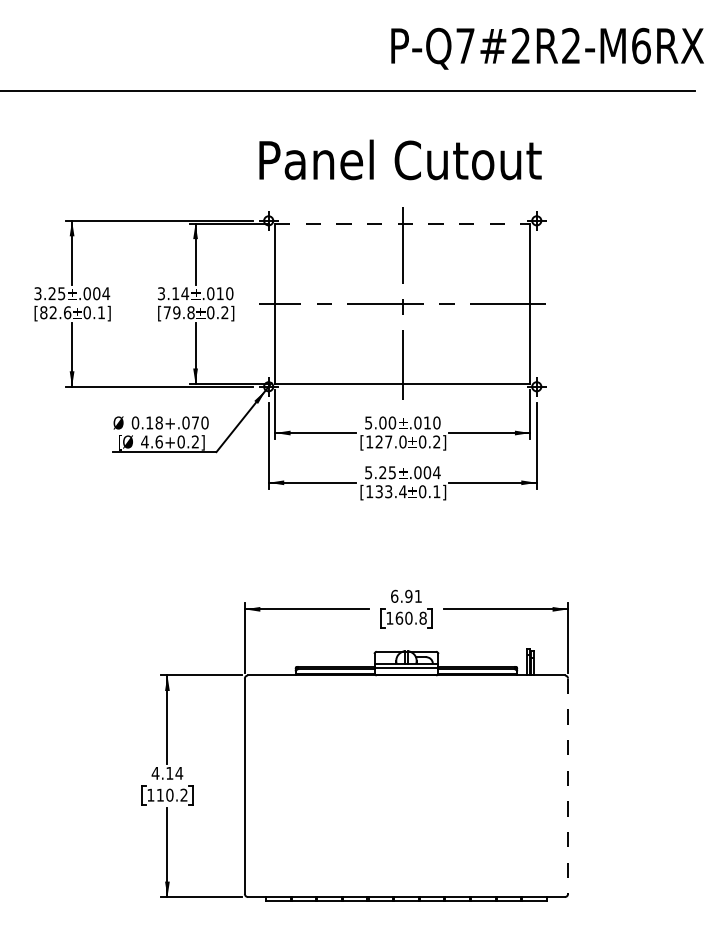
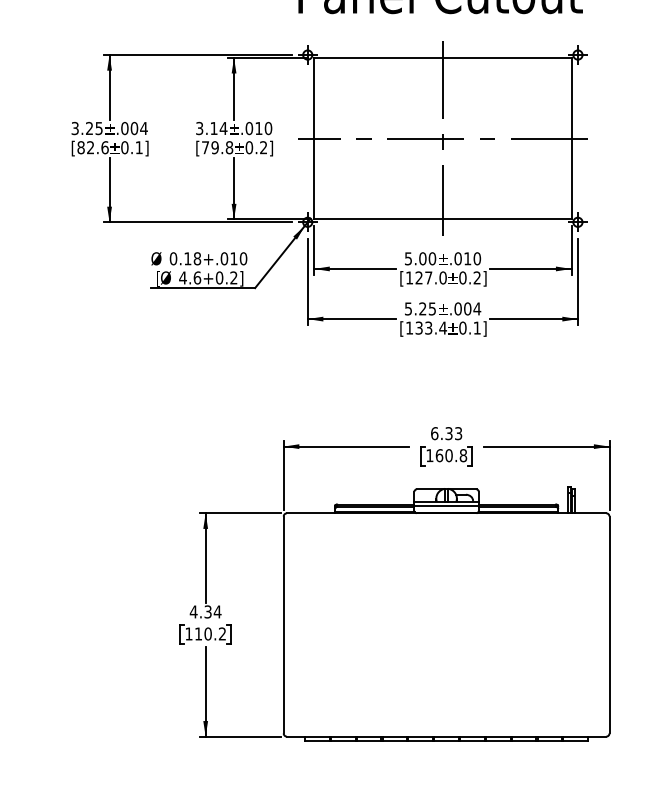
line: (402, 223) -> (442, 57), dashed -> solid
text: (195, 422) -> (233, 258), 0.18+.070 -> 0.18+.010
text: (413, 595) -> (453, 432), 6.91 -> 6.33
text: (169, 772) -> (207, 611), 4.14 -> 4.34
line: (568, 786) -> (609, 625), dashed -> solid

